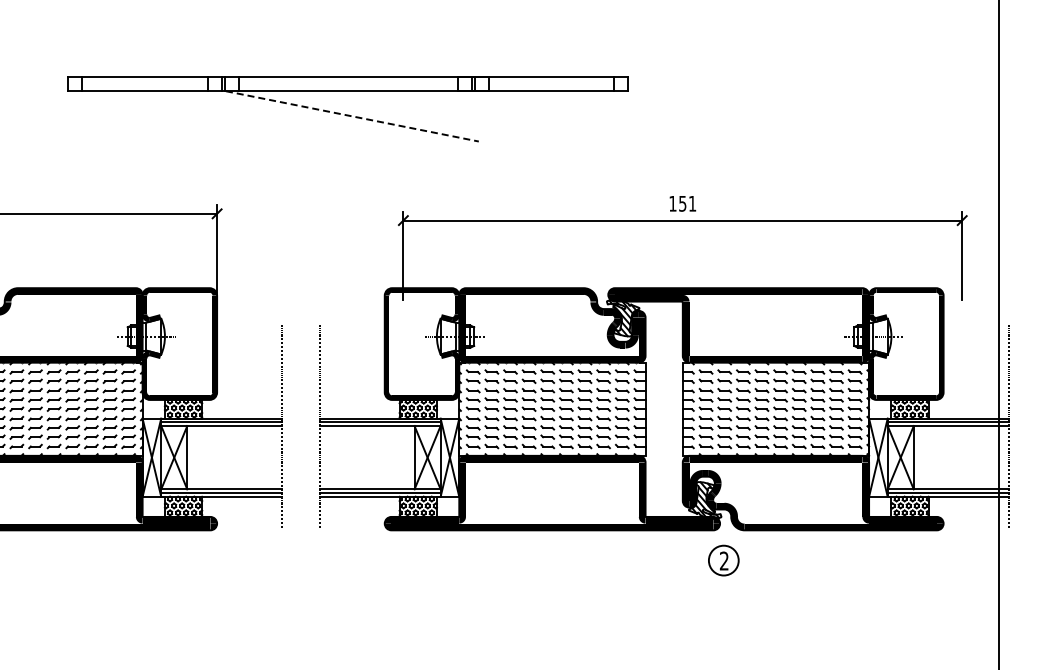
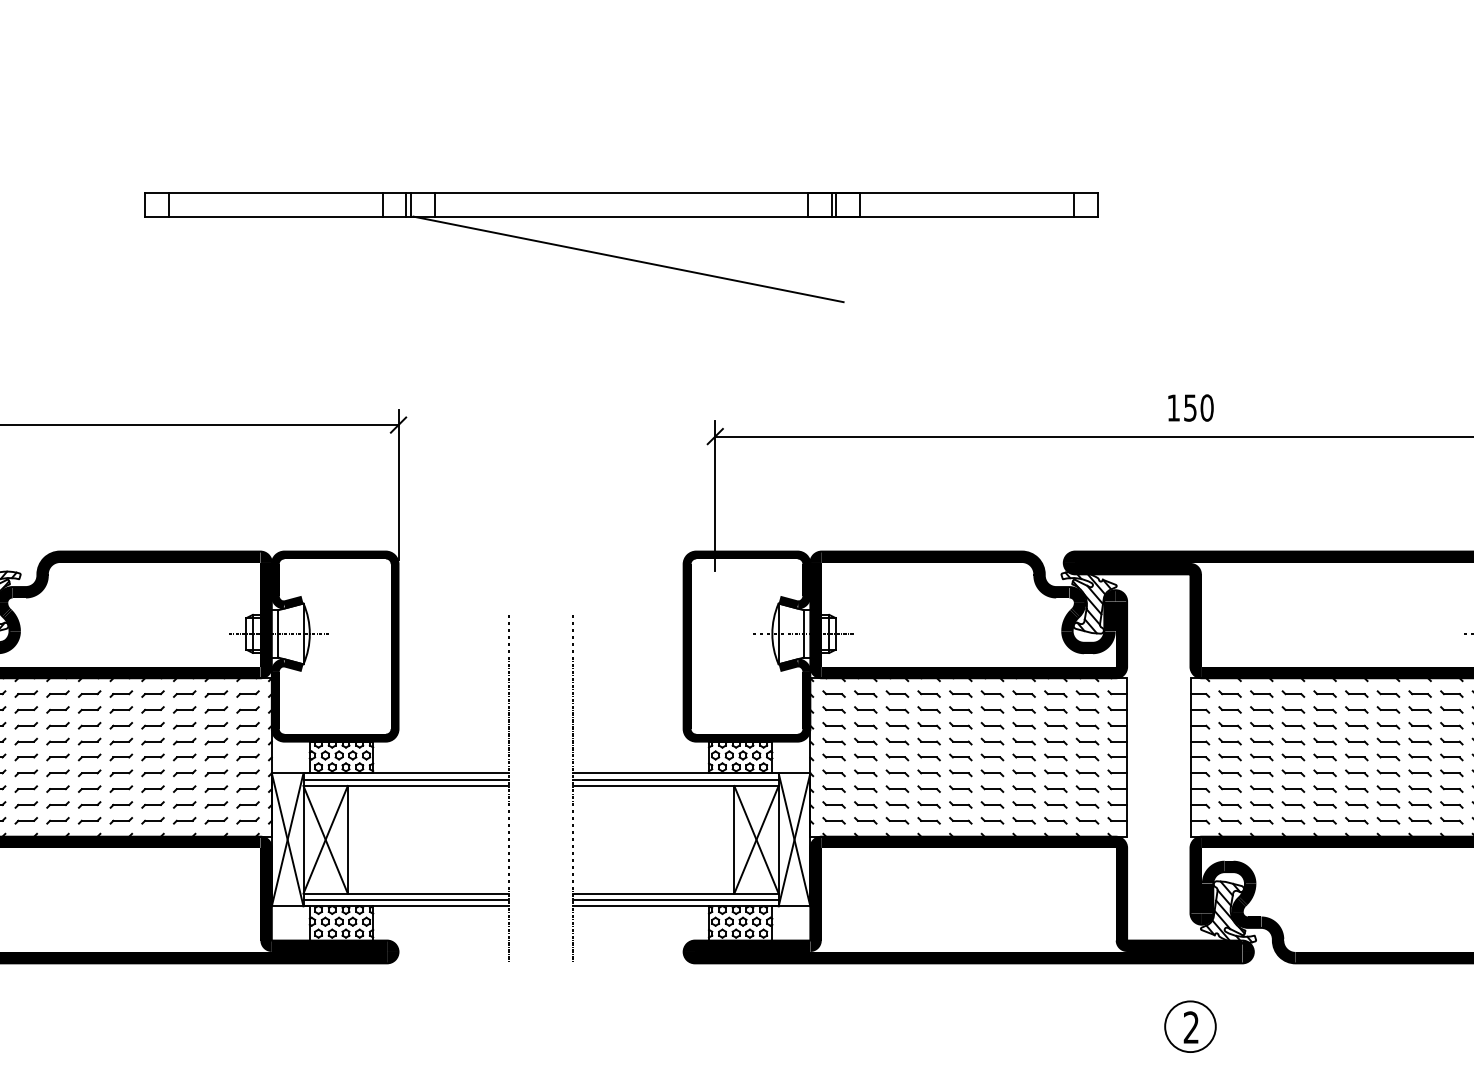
line: (352, 116) -> (628, 259), dashed -> solid
text: (692, 203) -> (1206, 407), 151 -> 150
part: (723, 560) -> (1189, 1026), moved

